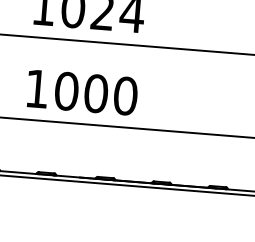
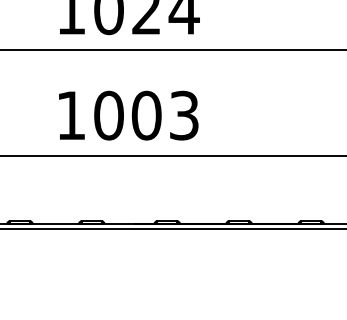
text: (125, 95) -> (184, 115), 1000 -> 1003

